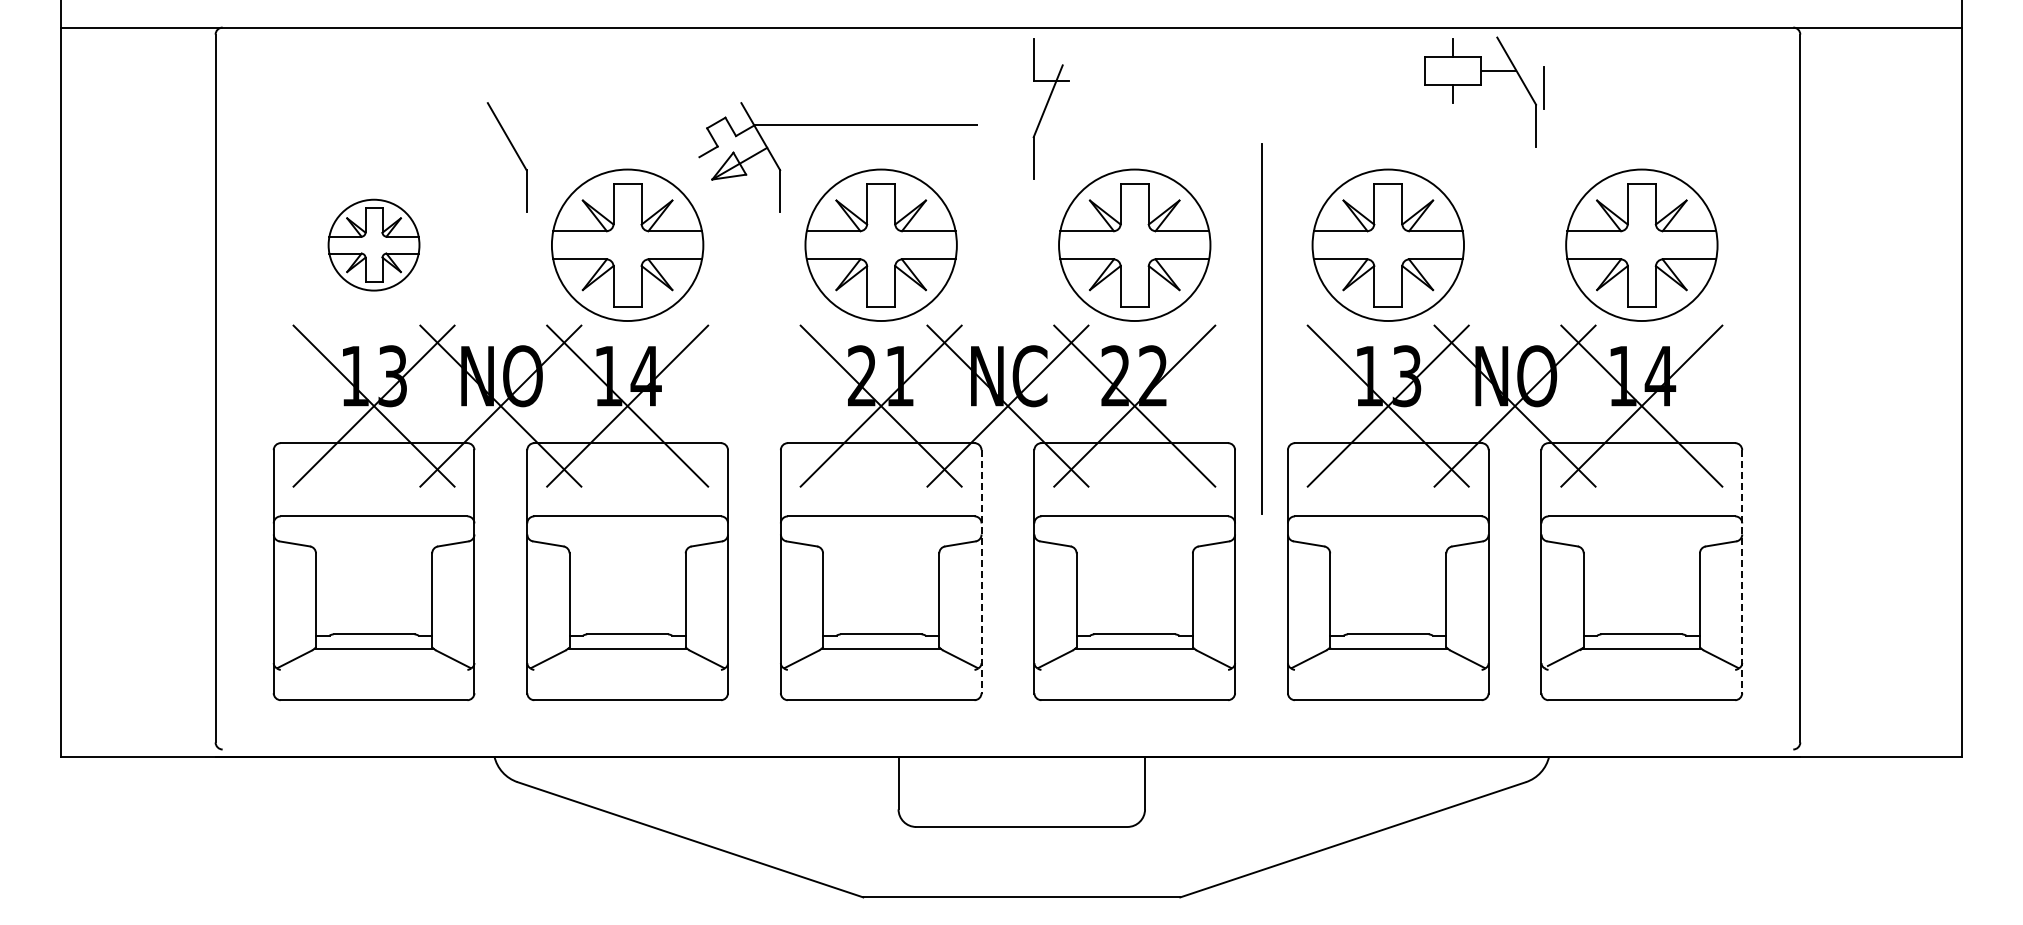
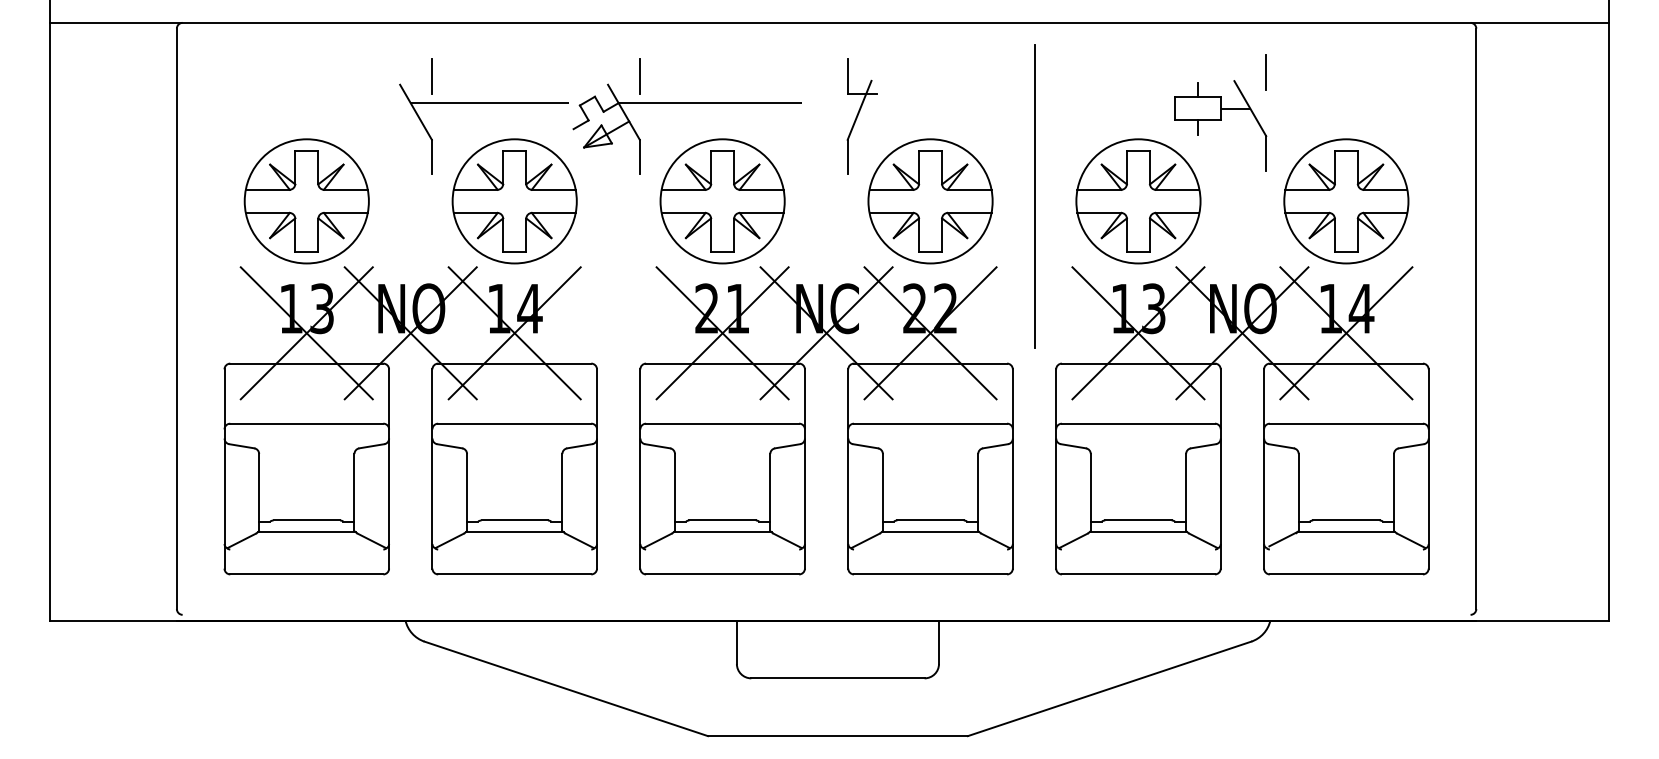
part: (1480, 91) -> (1220, 125), moved
line: (526, 92) -> (431, 76), added
line: (780, 92) -> (640, 76), added
part: (1050, 108) -> (861, 116), moved
line: (596, 125) -> (489, 103), added
part: (373, 244) -> (306, 200), size x1.67
line: (1261, 328) -> (1034, 195), moved
line: (981, 571) -> (804, 468), dashed -> solid
line: (1742, 571) -> (1428, 468), dashed -> solid

